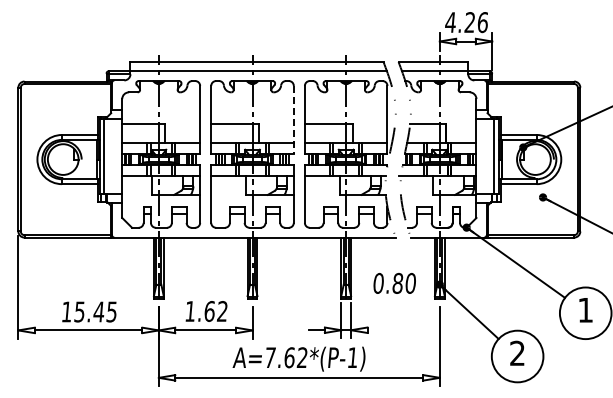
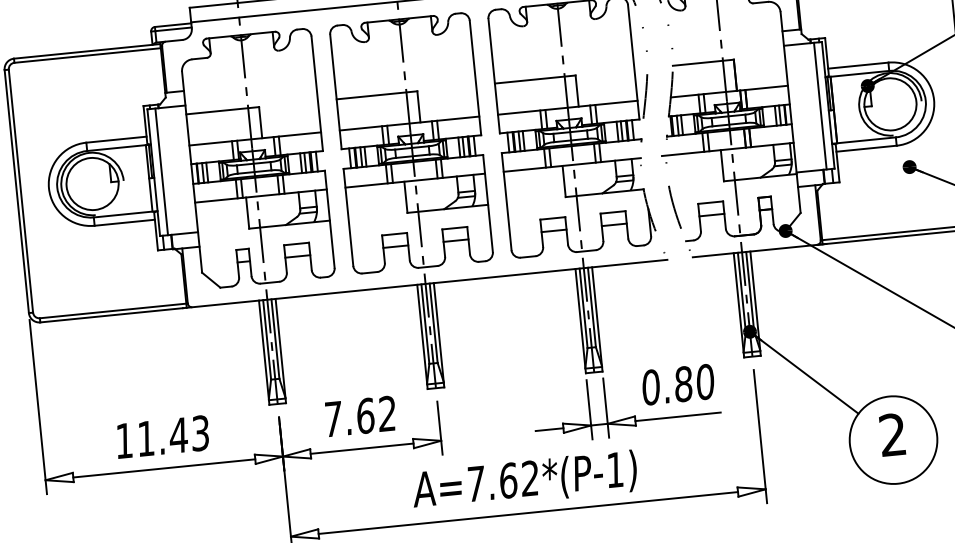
line: (293, 119) -> (474, 77), dashed -> solid
text: (394, 283) -> (677, 384), moved
text: (95, 311) -> (172, 435), 15.45 -> 11.43
text: (190, 311) -> (333, 419), 1.62 -> 7.62
line: (392, 330) -> (677, 417), added

